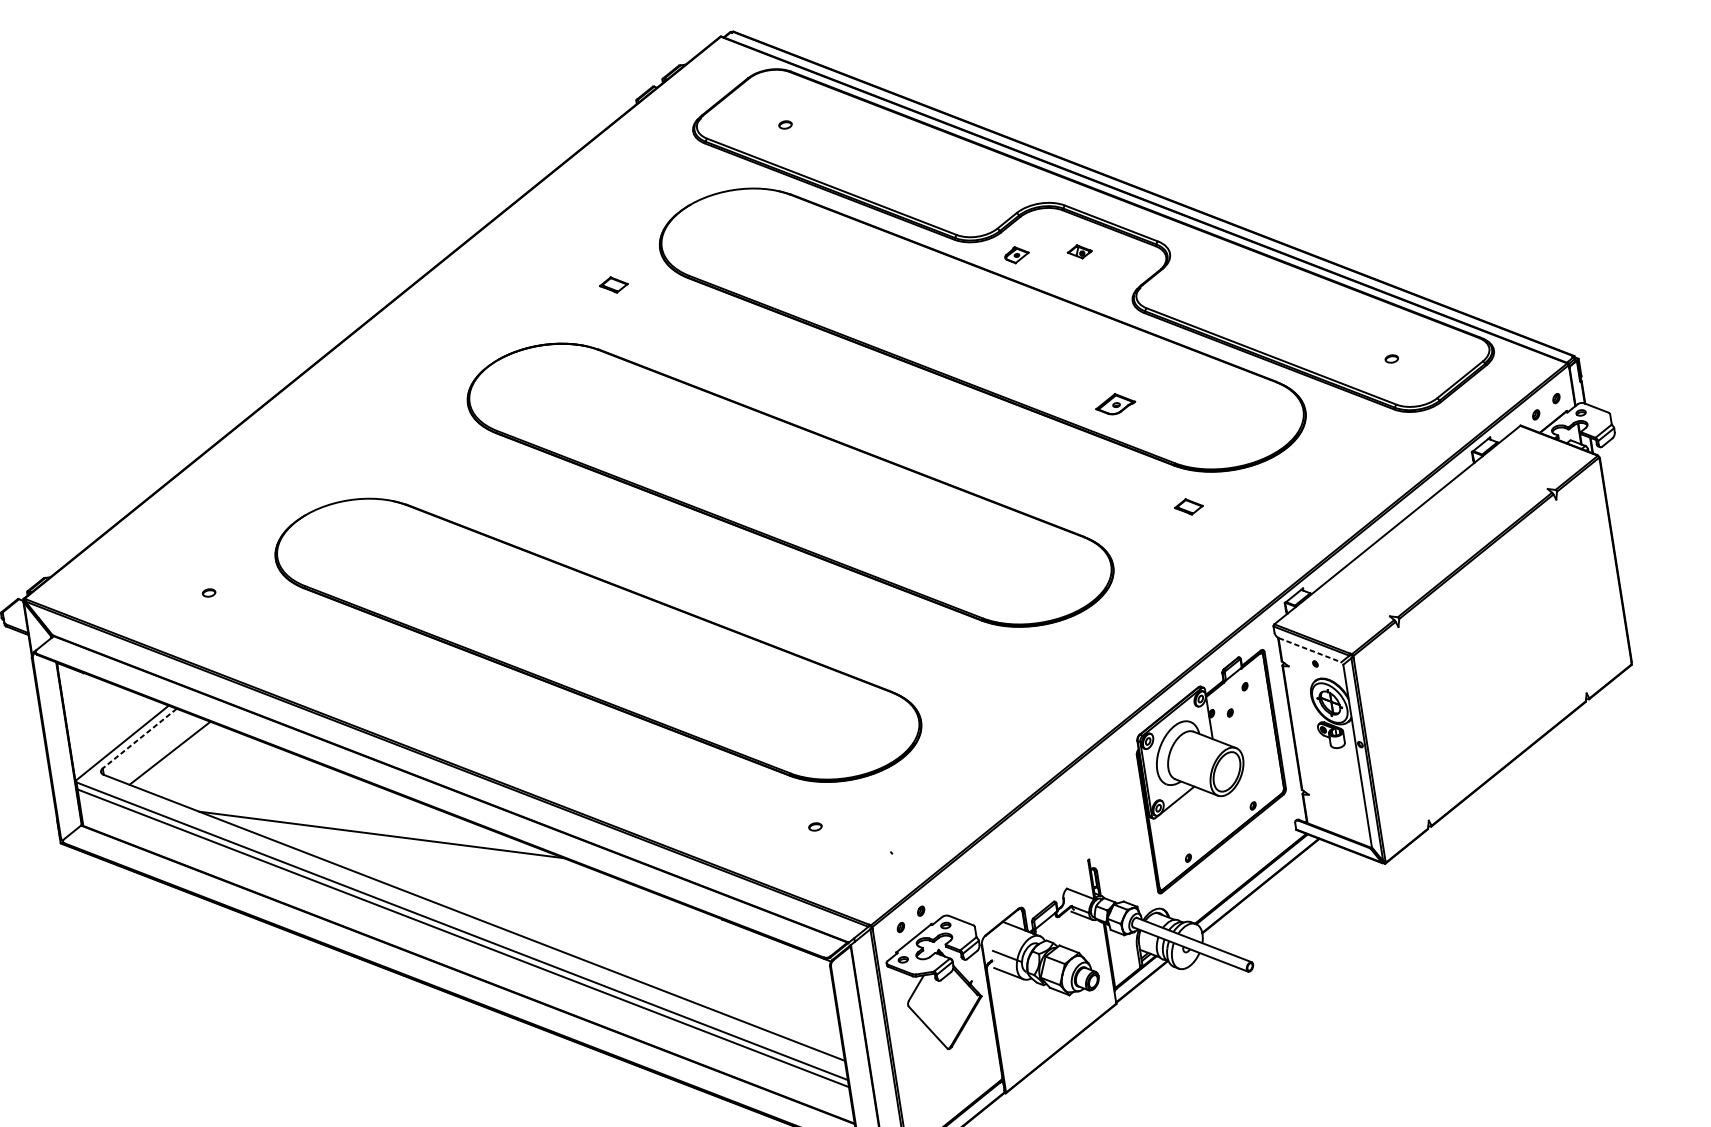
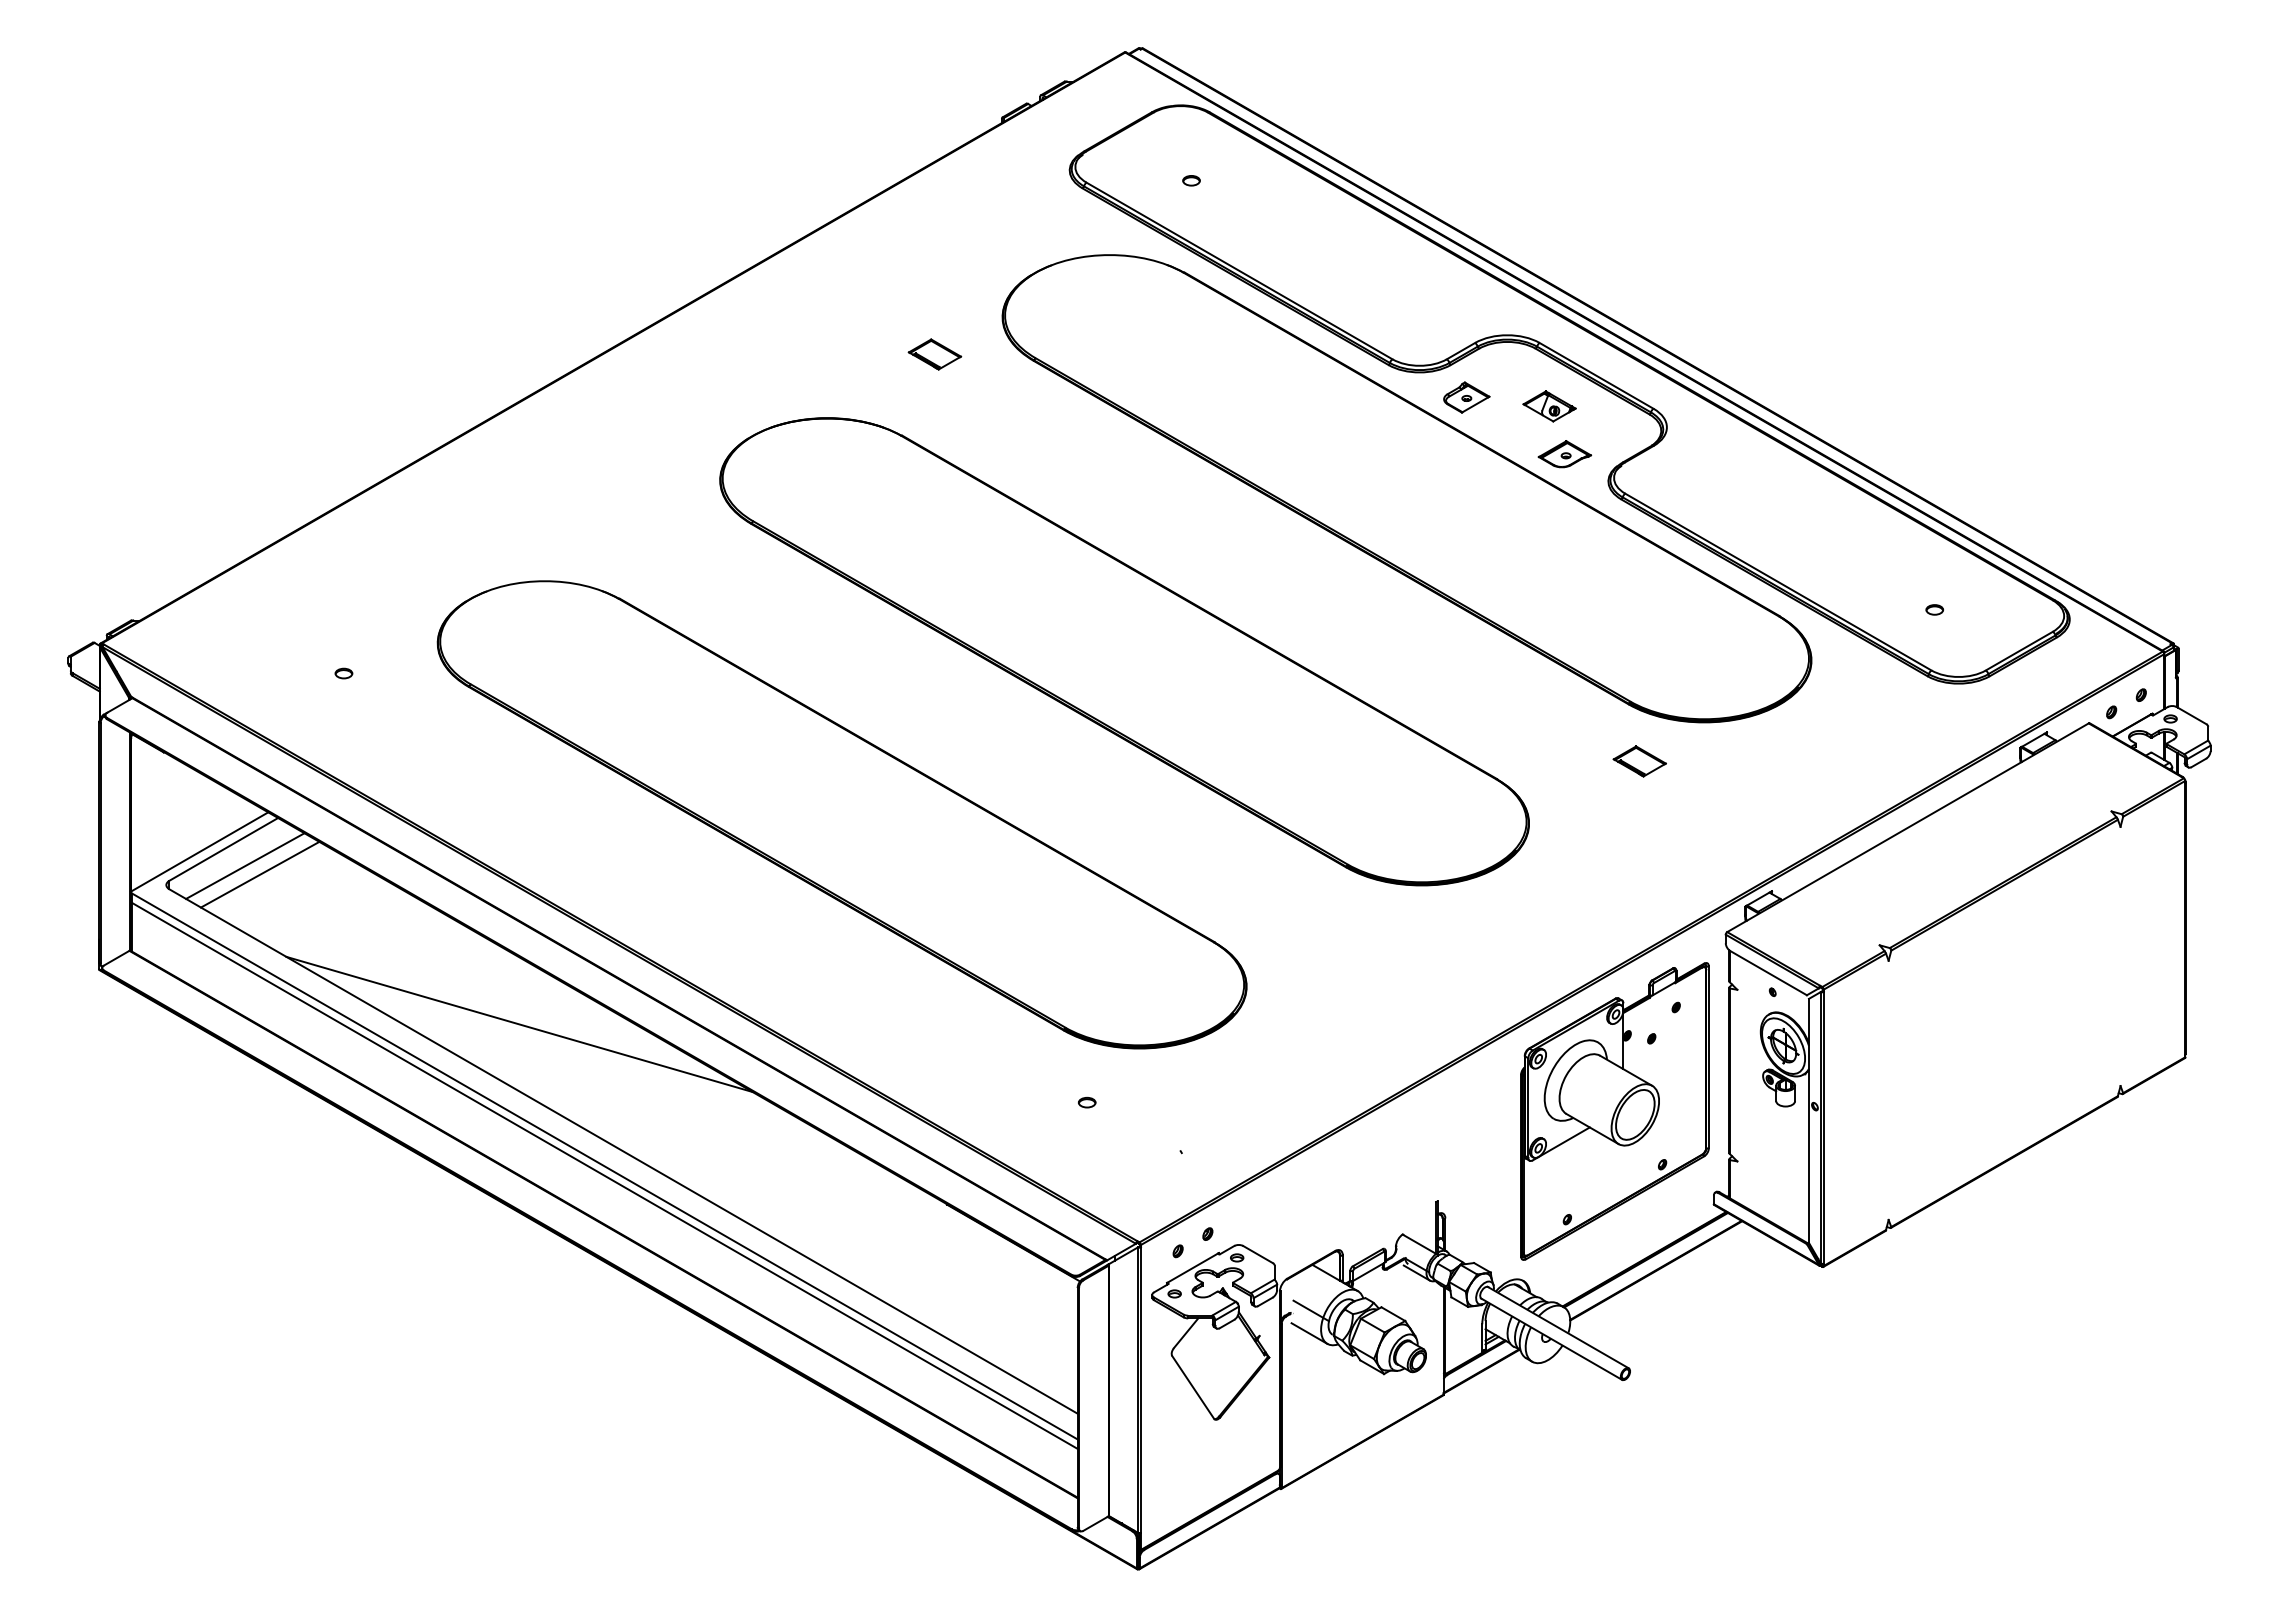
part: (1079, 251) -> (1549, 406), size x1.67
part: (1016, 254) -> (1466, 397), size x1.43
part: (613, 285) -> (934, 354), size x1.43
part: (1115, 404) -> (1564, 454), moved
part: (1188, 506) -> (1639, 761), size x1.43
line: (1310, 650) -> (1769, 973), dashed -> solid
line: (139, 738) -> (223, 849), dashed -> solid
line: (157, 748) -> (245, 865), added

